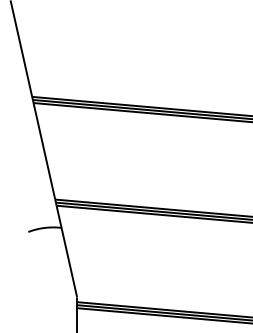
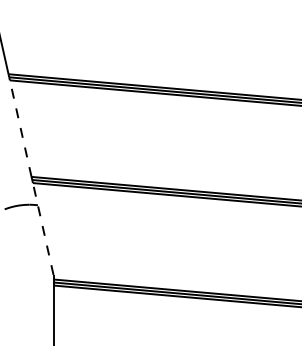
line: (44, 151) -> (20, 128), solid -> dashed
line: (67, 251) -> (43, 228), solid -> dashed

